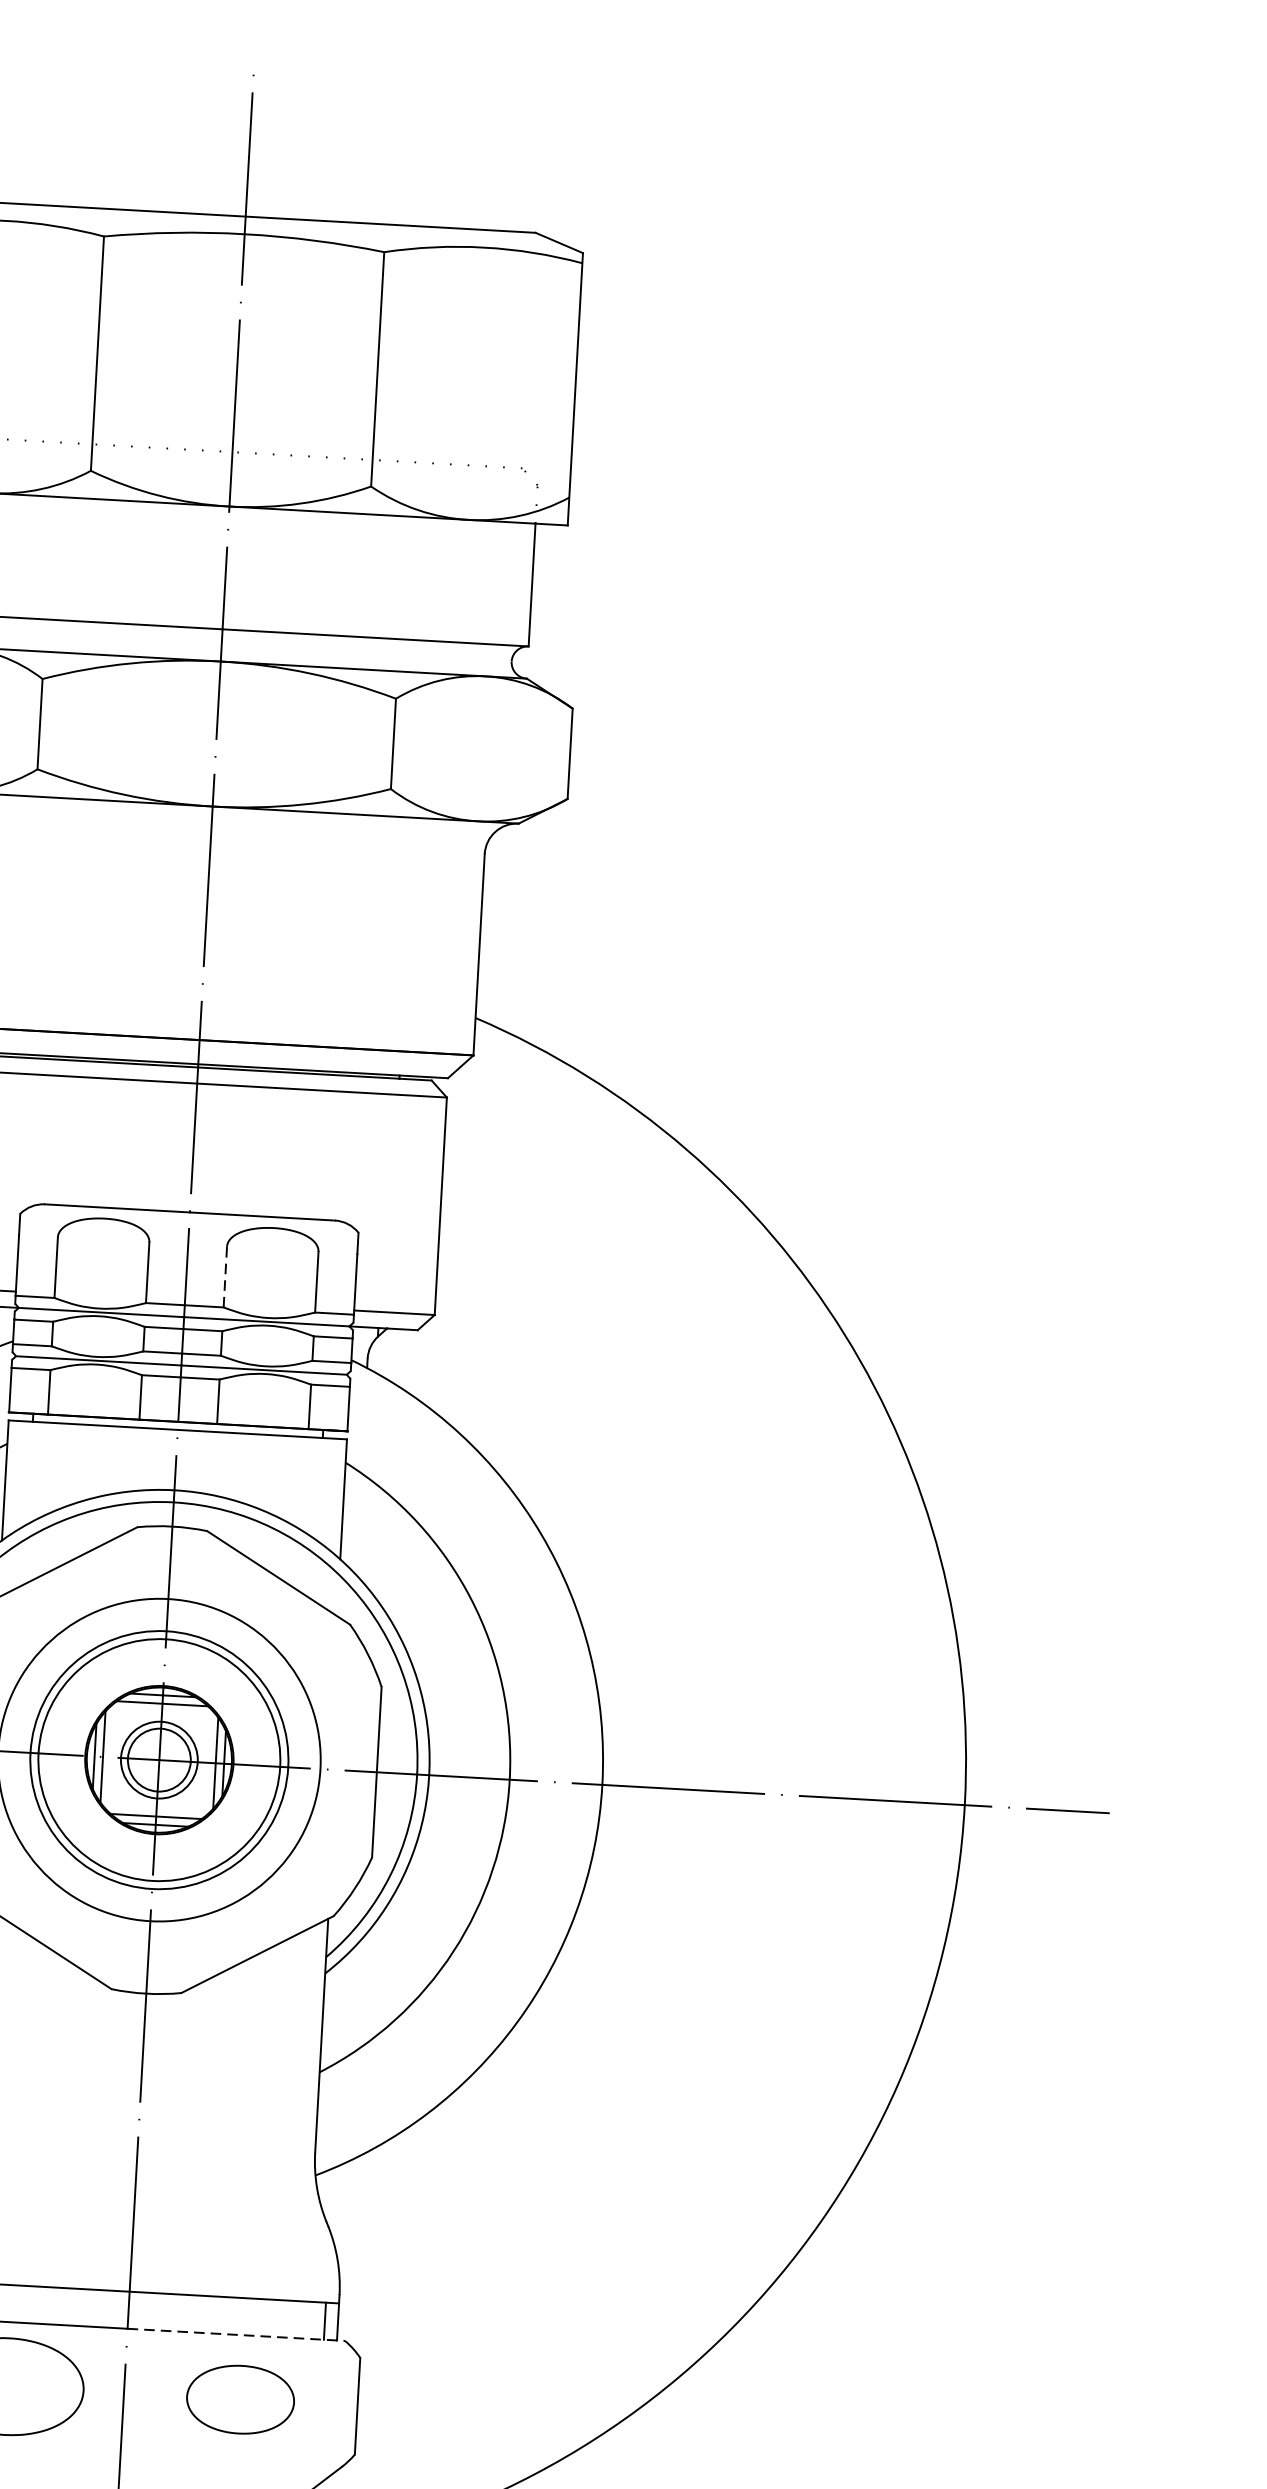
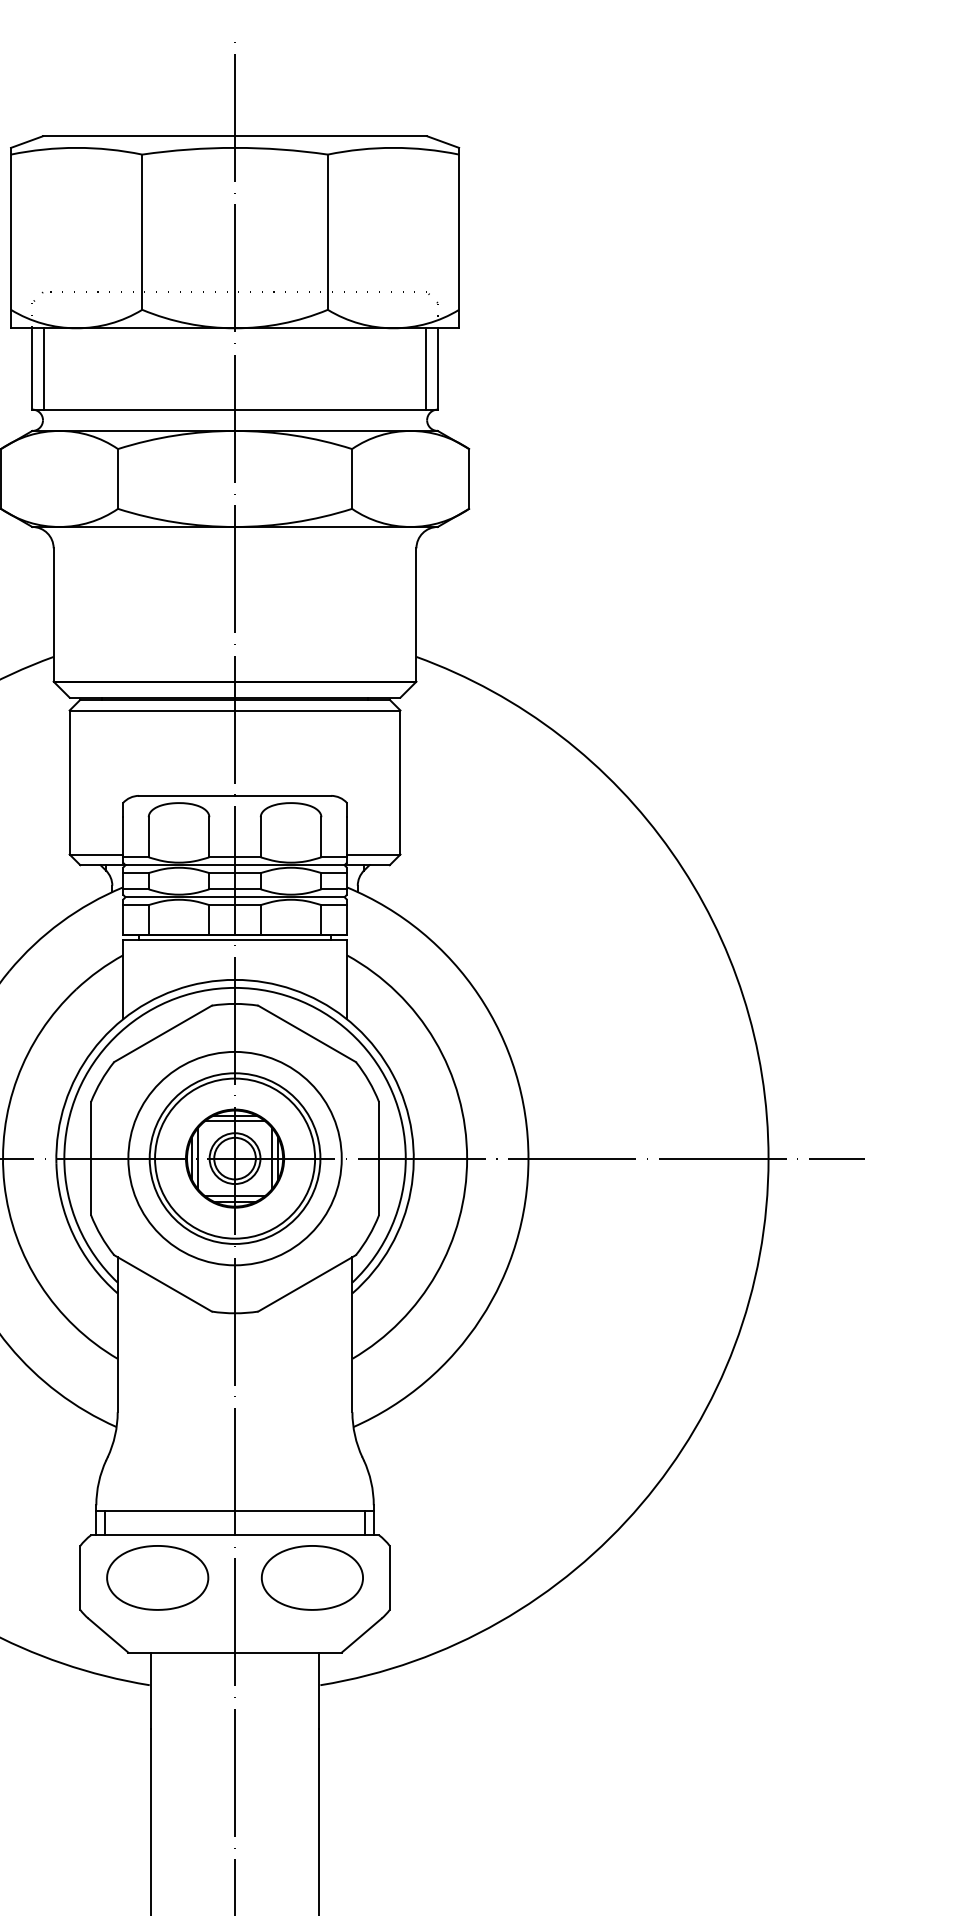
line: (515, 583) -> (426, 368), added
line: (224, 1275) -> (260, 836), dashed -> solid
line: (236, 2335) -> (307, 1535), dashed -> solid
part: (239, 2398) -> (311, 1577), size x1.43

